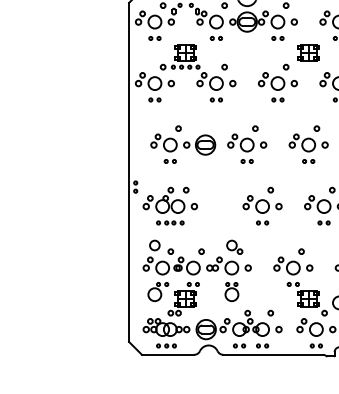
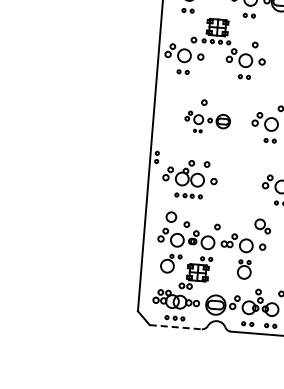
part: (183, 148) -> (207, 122), size x0.7
part: (234, 246) -> (262, 225), moved
line: (168, 354) -> (176, 326), solid -> dashed

